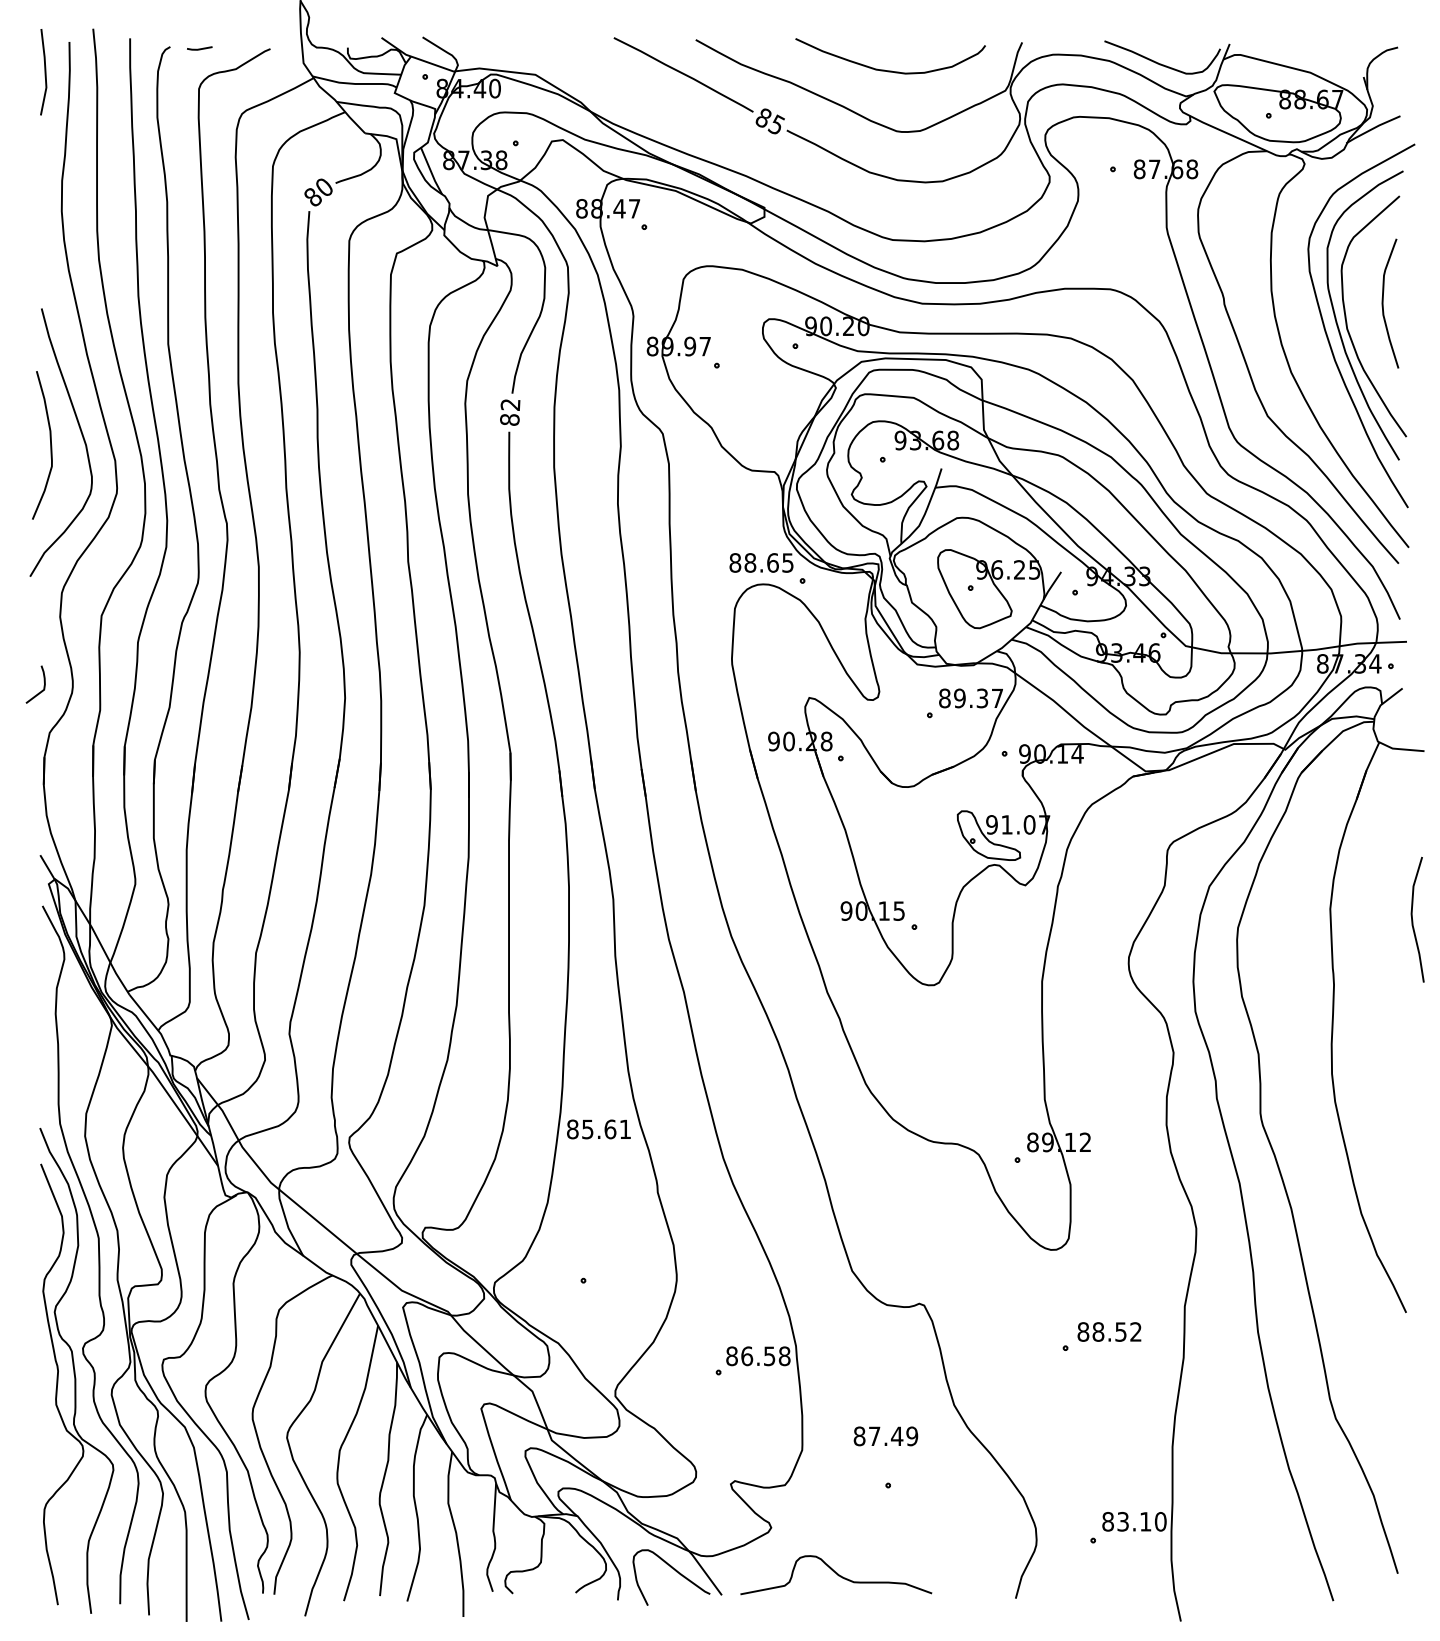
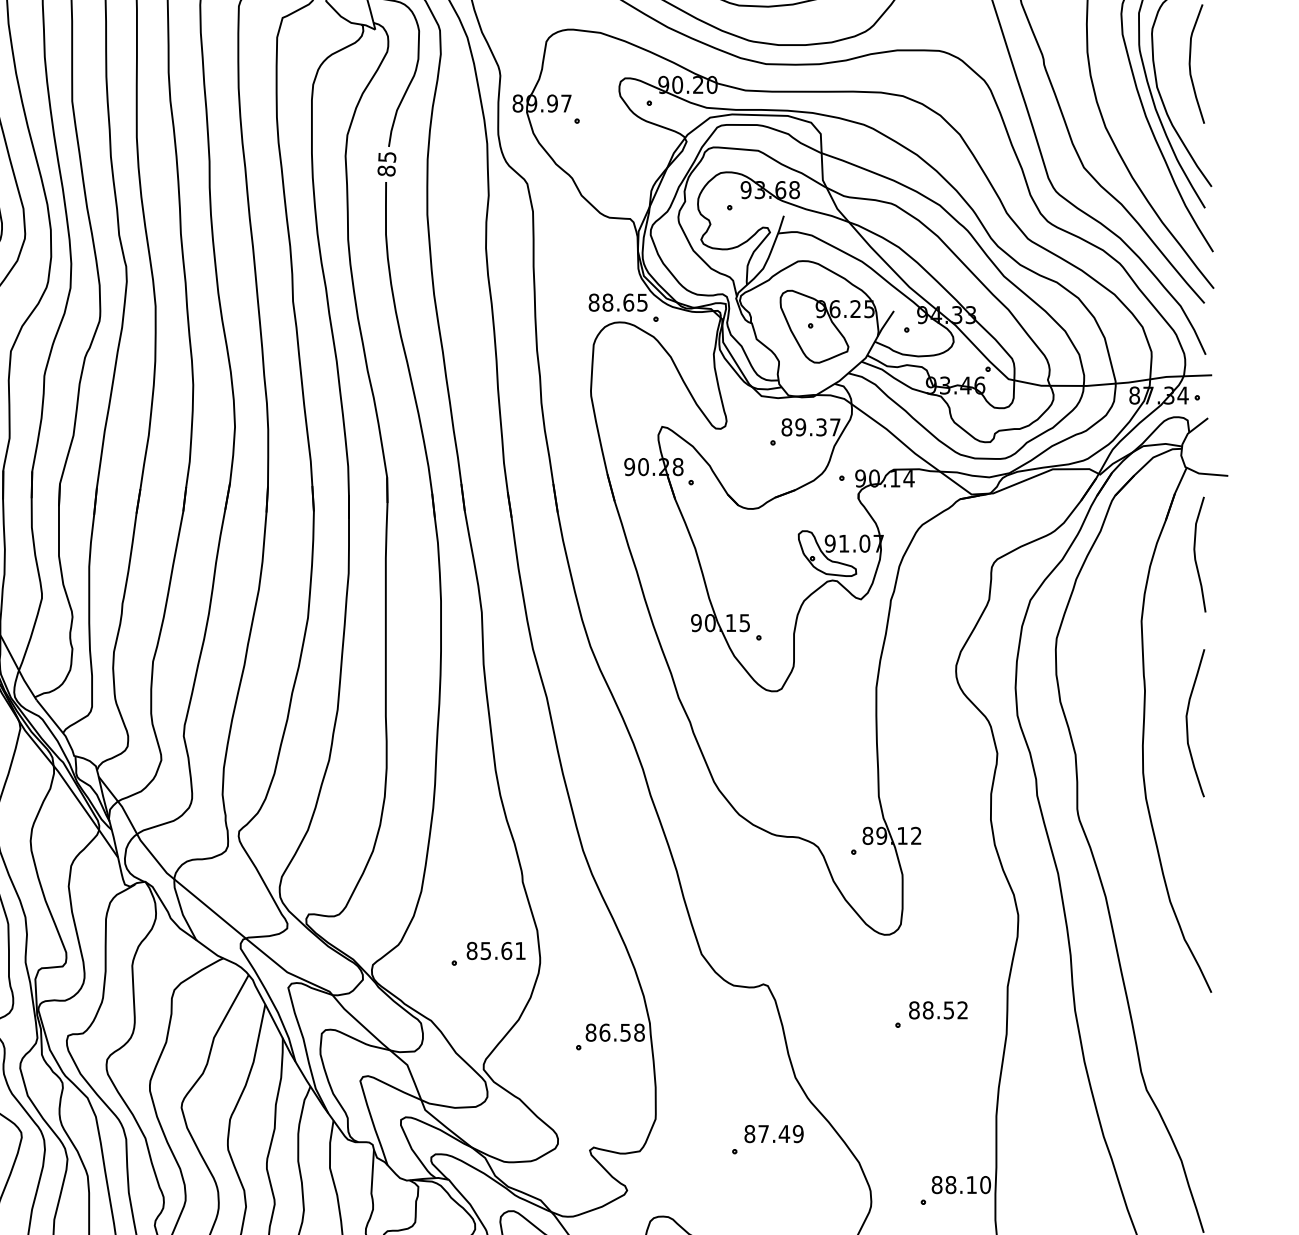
text: (510, 404) -> (387, 156), 82 -> 85
curve: (1413, 920) -> (1196, 555), moved
curve: (1380, 1019) -> (1187, 722), added
text: (598, 1129) -> (495, 951), moved
text: (885, 1436) -> (773, 1134), moved
text: (1123, 1521) -> (951, 1184), 83.10 -> 88.10

